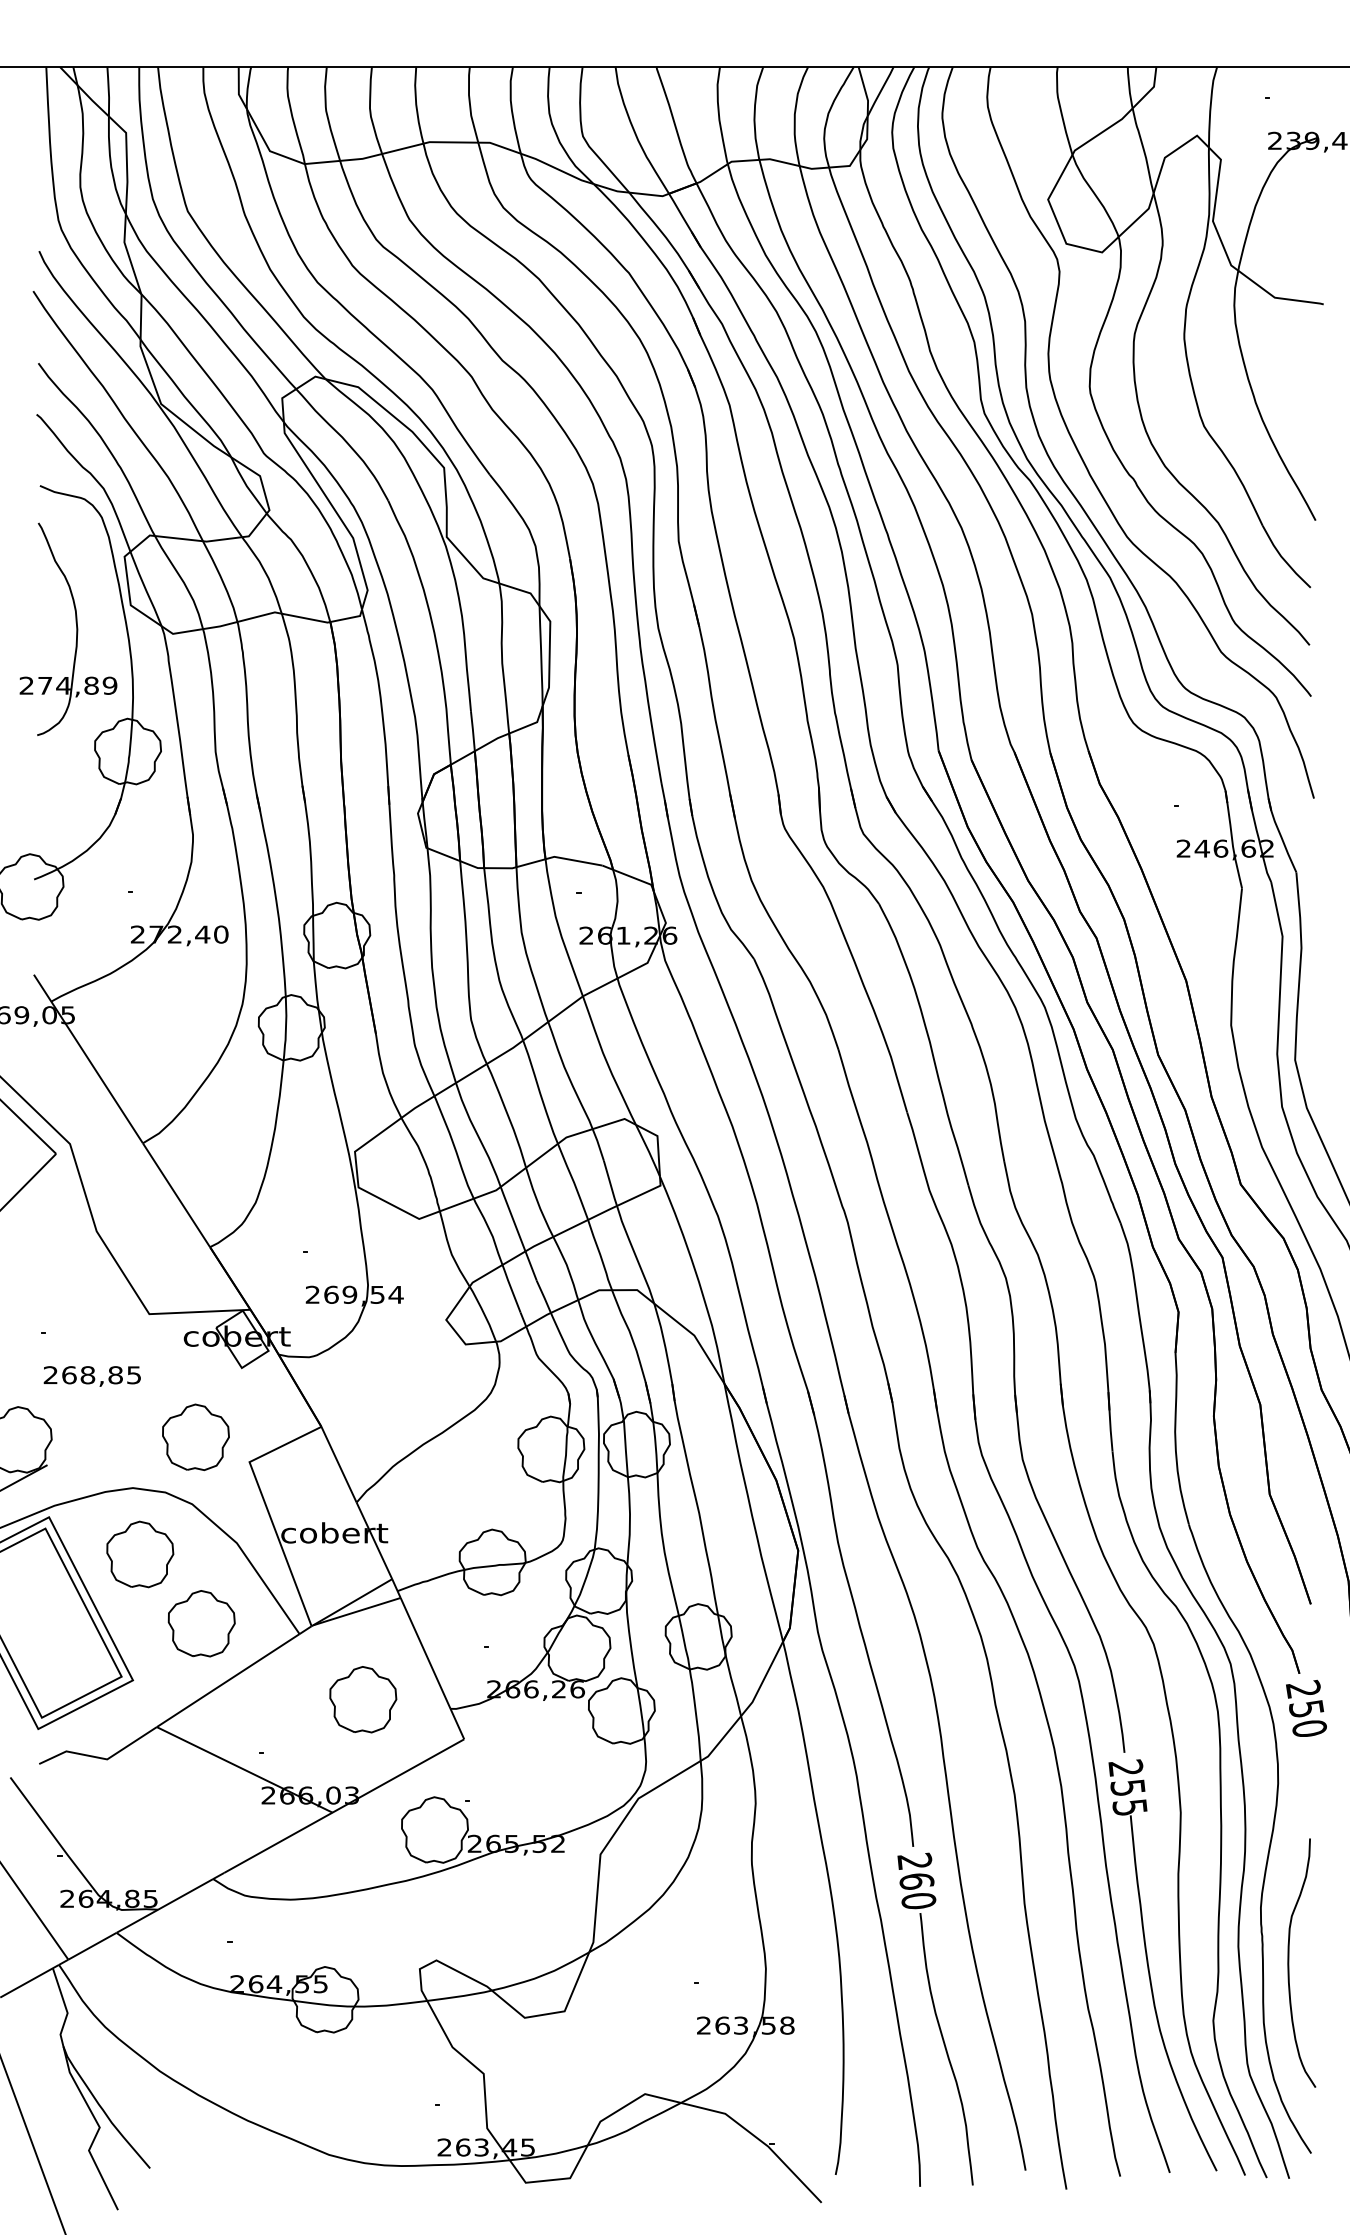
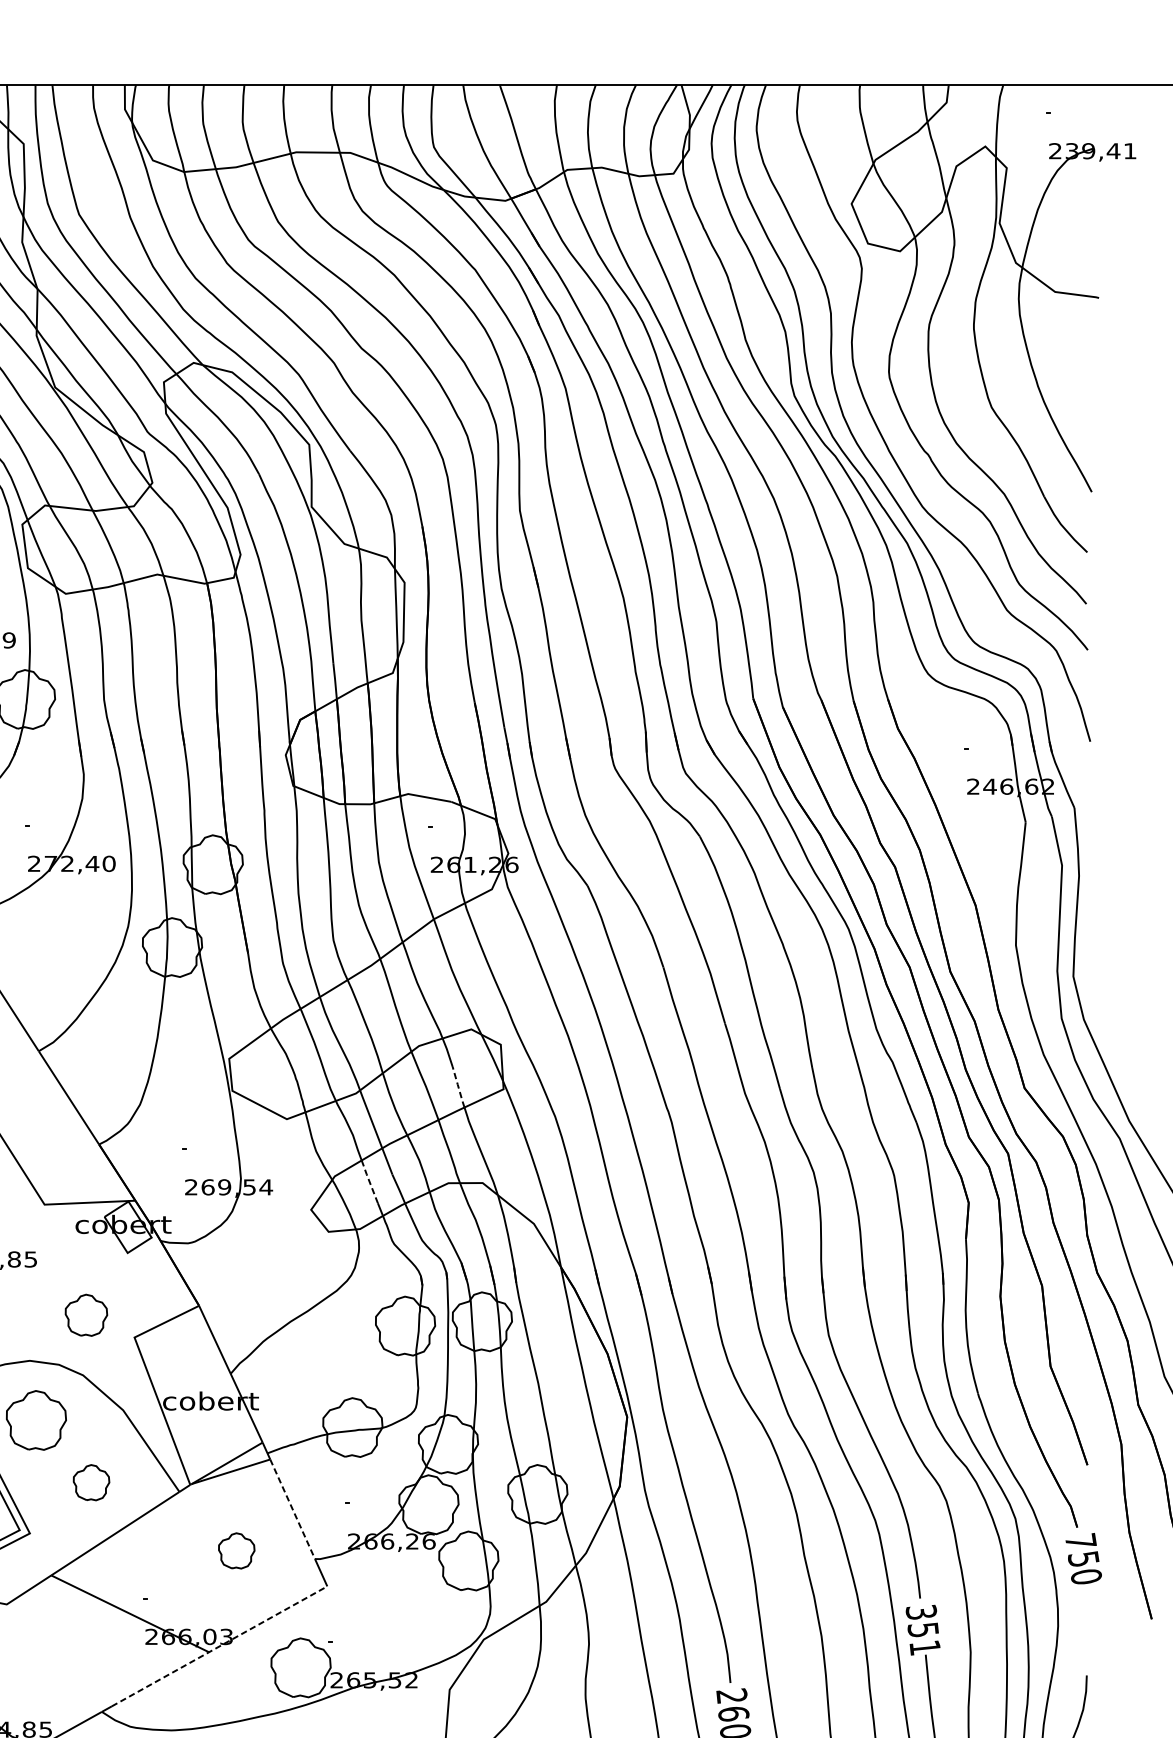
line: (610, 1183) -> (458, 1087), solid -> dashed
line: (510, 1287) -> (368, 1180), solid -> dashed
part: (195, 1437) -> (86, 1315), size x0.7
part: (201, 1623) -> (91, 1482), size x0.6
line: (425, 1653) -> (292, 1509), solid -> dashed
text: (1303, 1688) -> (1080, 1540), 250 -> 750
part: (363, 1699) -> (236, 1550), size x0.6
text: (1127, 1787) -> (922, 1629), 255 -> 351
line: (344, 1805) -> (219, 1645), solid -> dashed

